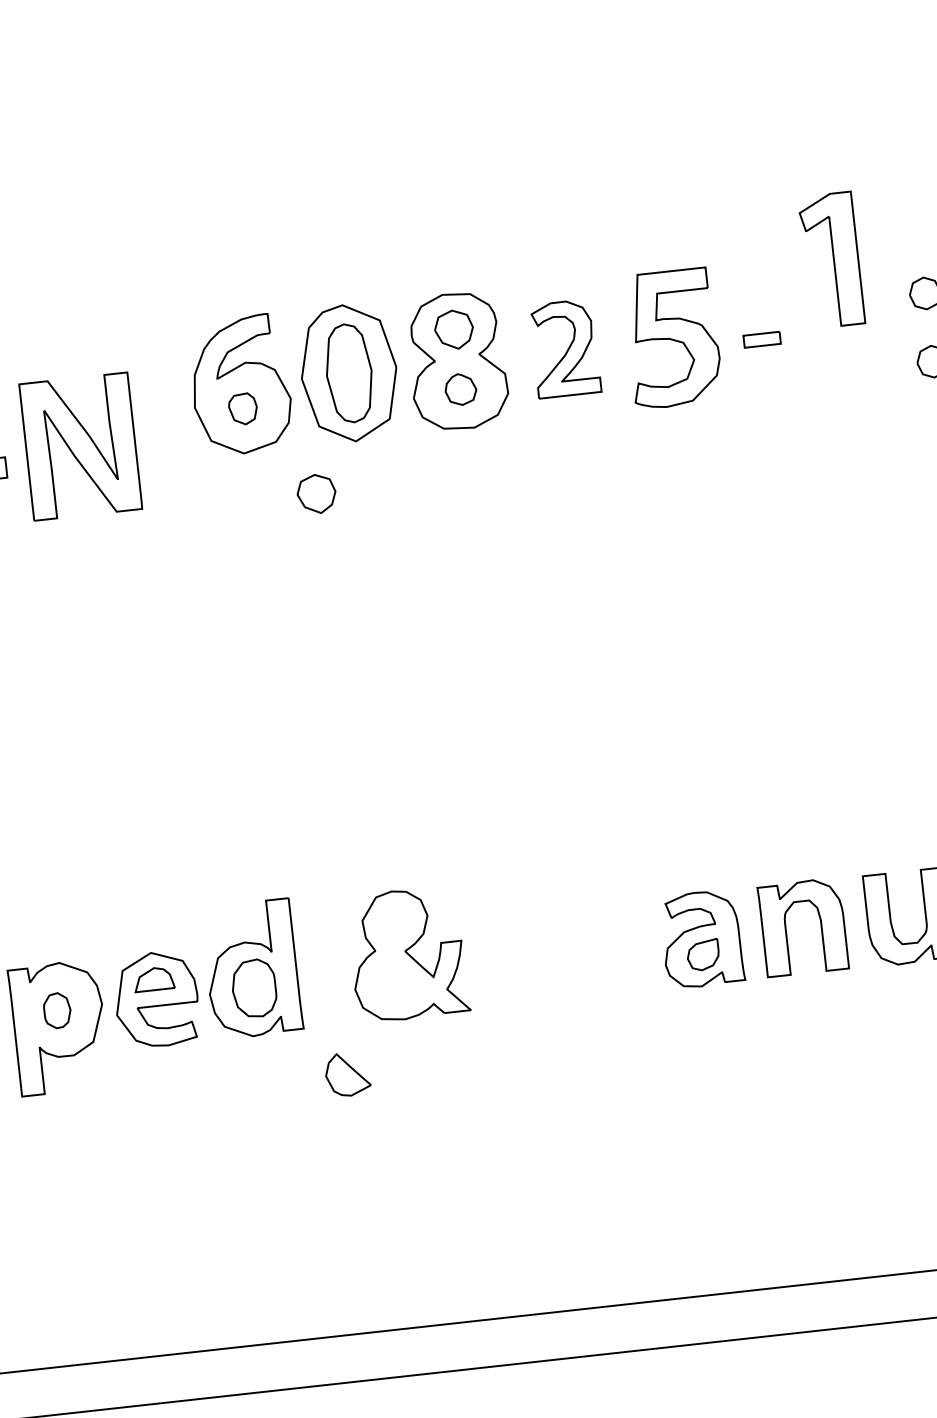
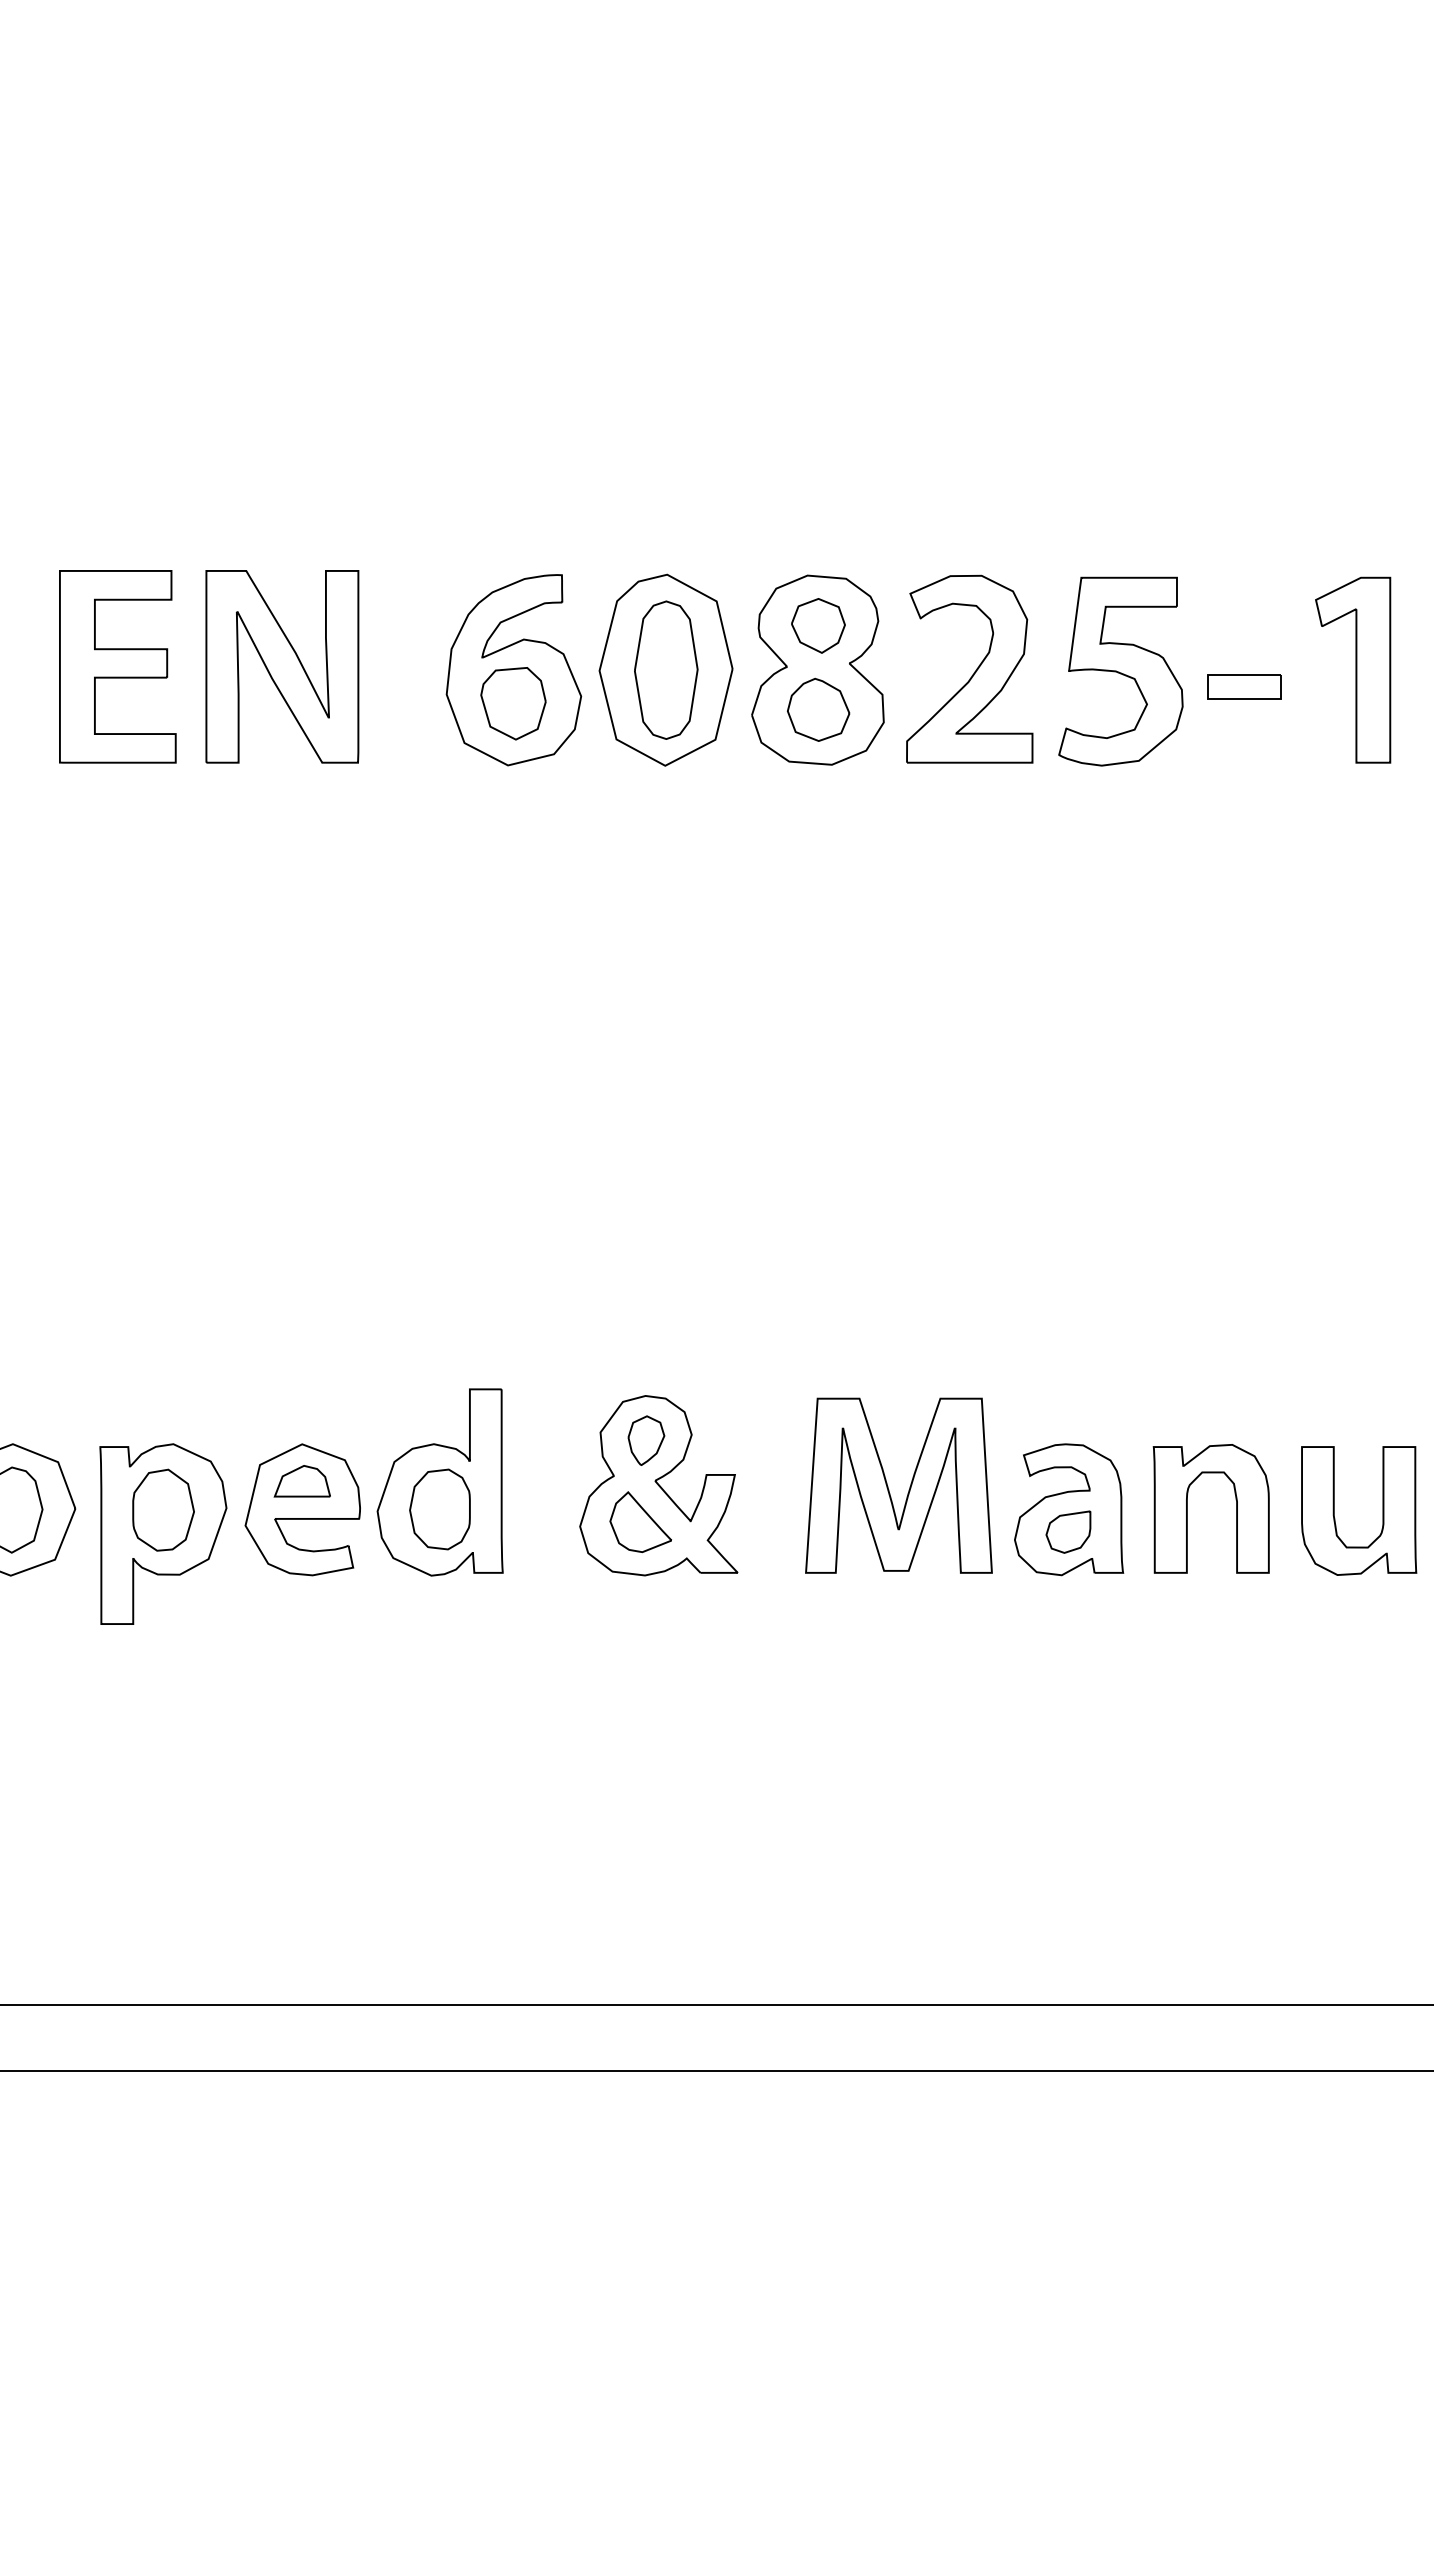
part: (831, 259) -> (1353, 669), moved
part: (762, 339) -> (1244, 686), size x1.43
part: (564, 348) -> (969, 668), size x1.43
part: (460, 389) -> (818, 709), size x1.43
part: (243, 409) -> (513, 703), size x1.67
part: (80, 446) -> (282, 666), moved
part: (316, 493) -> (602, 832), removed
part: (395, 923) -> (646, 1440), added
part: (572, 938) -> (889, 1489), added
part: (57, 1010) -> (163, 1509), size x1.67
part: (347, 1074) -> (640, 1522), moved

